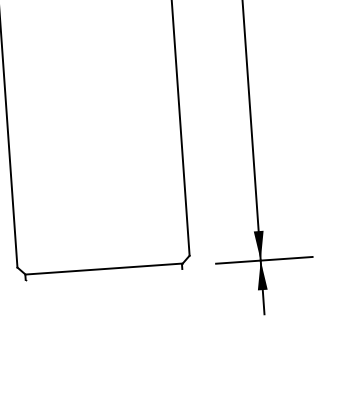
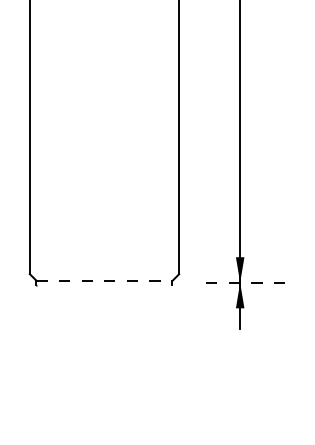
line: (264, 260) -> (243, 282), solid -> dashed
line: (105, 268) -> (105, 280), solid -> dashed

